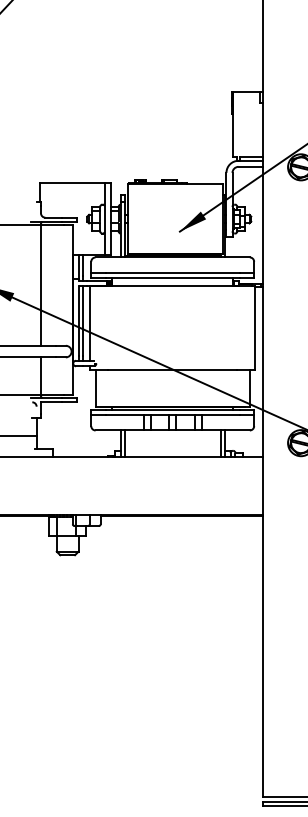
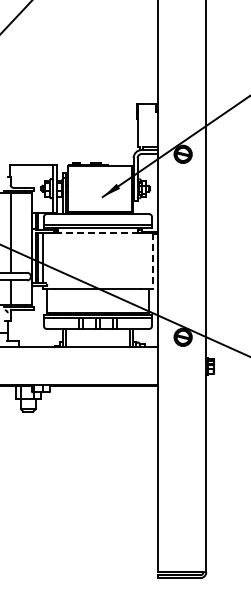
line: (173, 286) -> (98, 233), solid -> dashed
line: (254, 328) -> (152, 261), solid -> dashed

